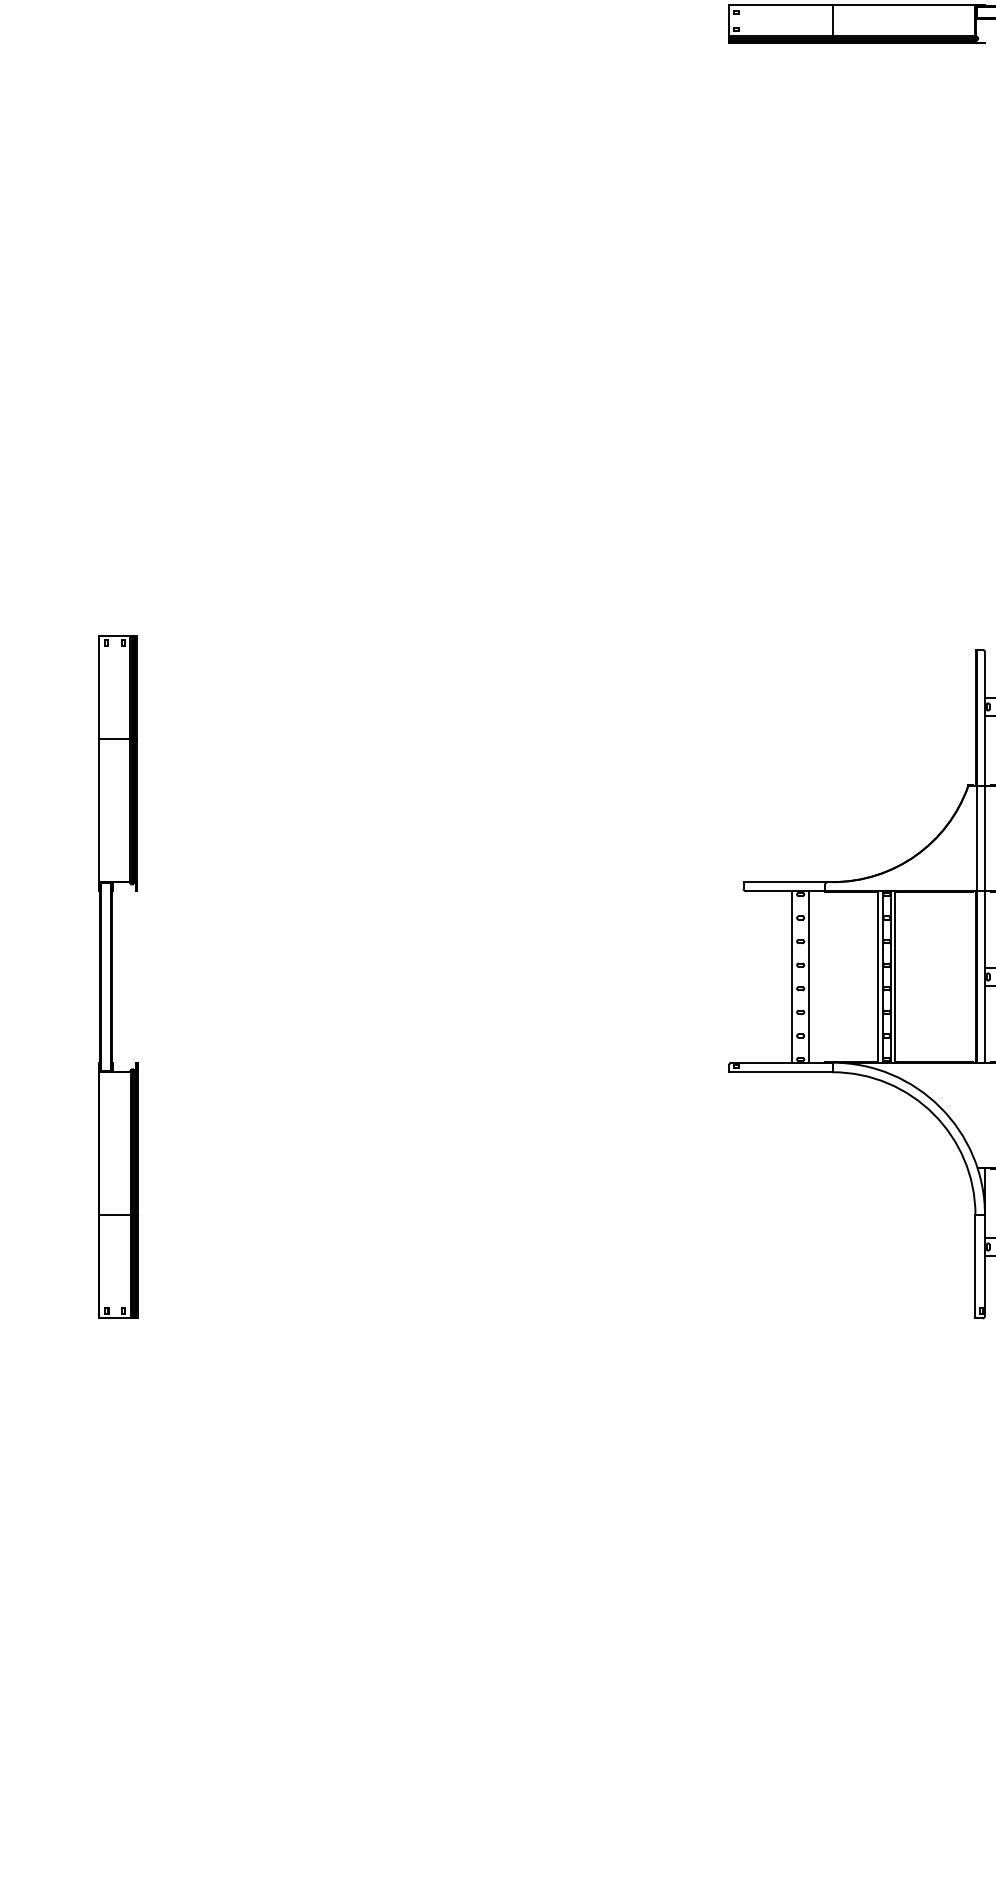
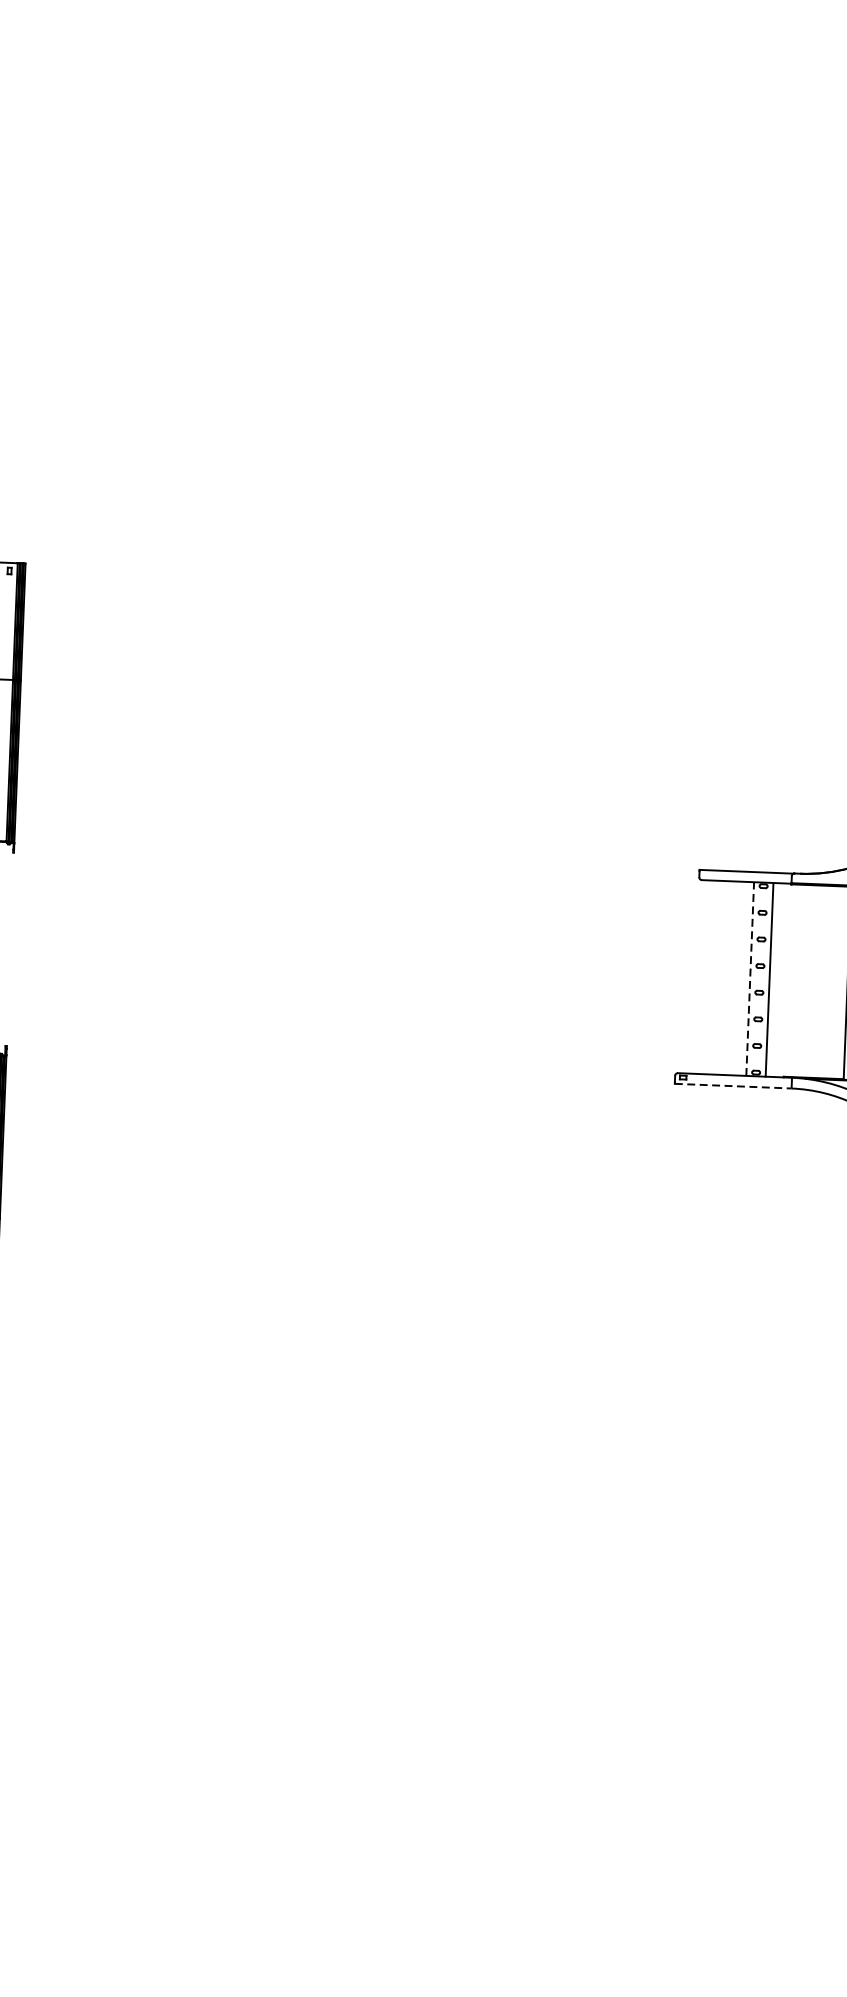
line: (792, 977) -> (750, 979), solid -> dashed
line: (780, 1072) -> (732, 1086), solid -> dashed

